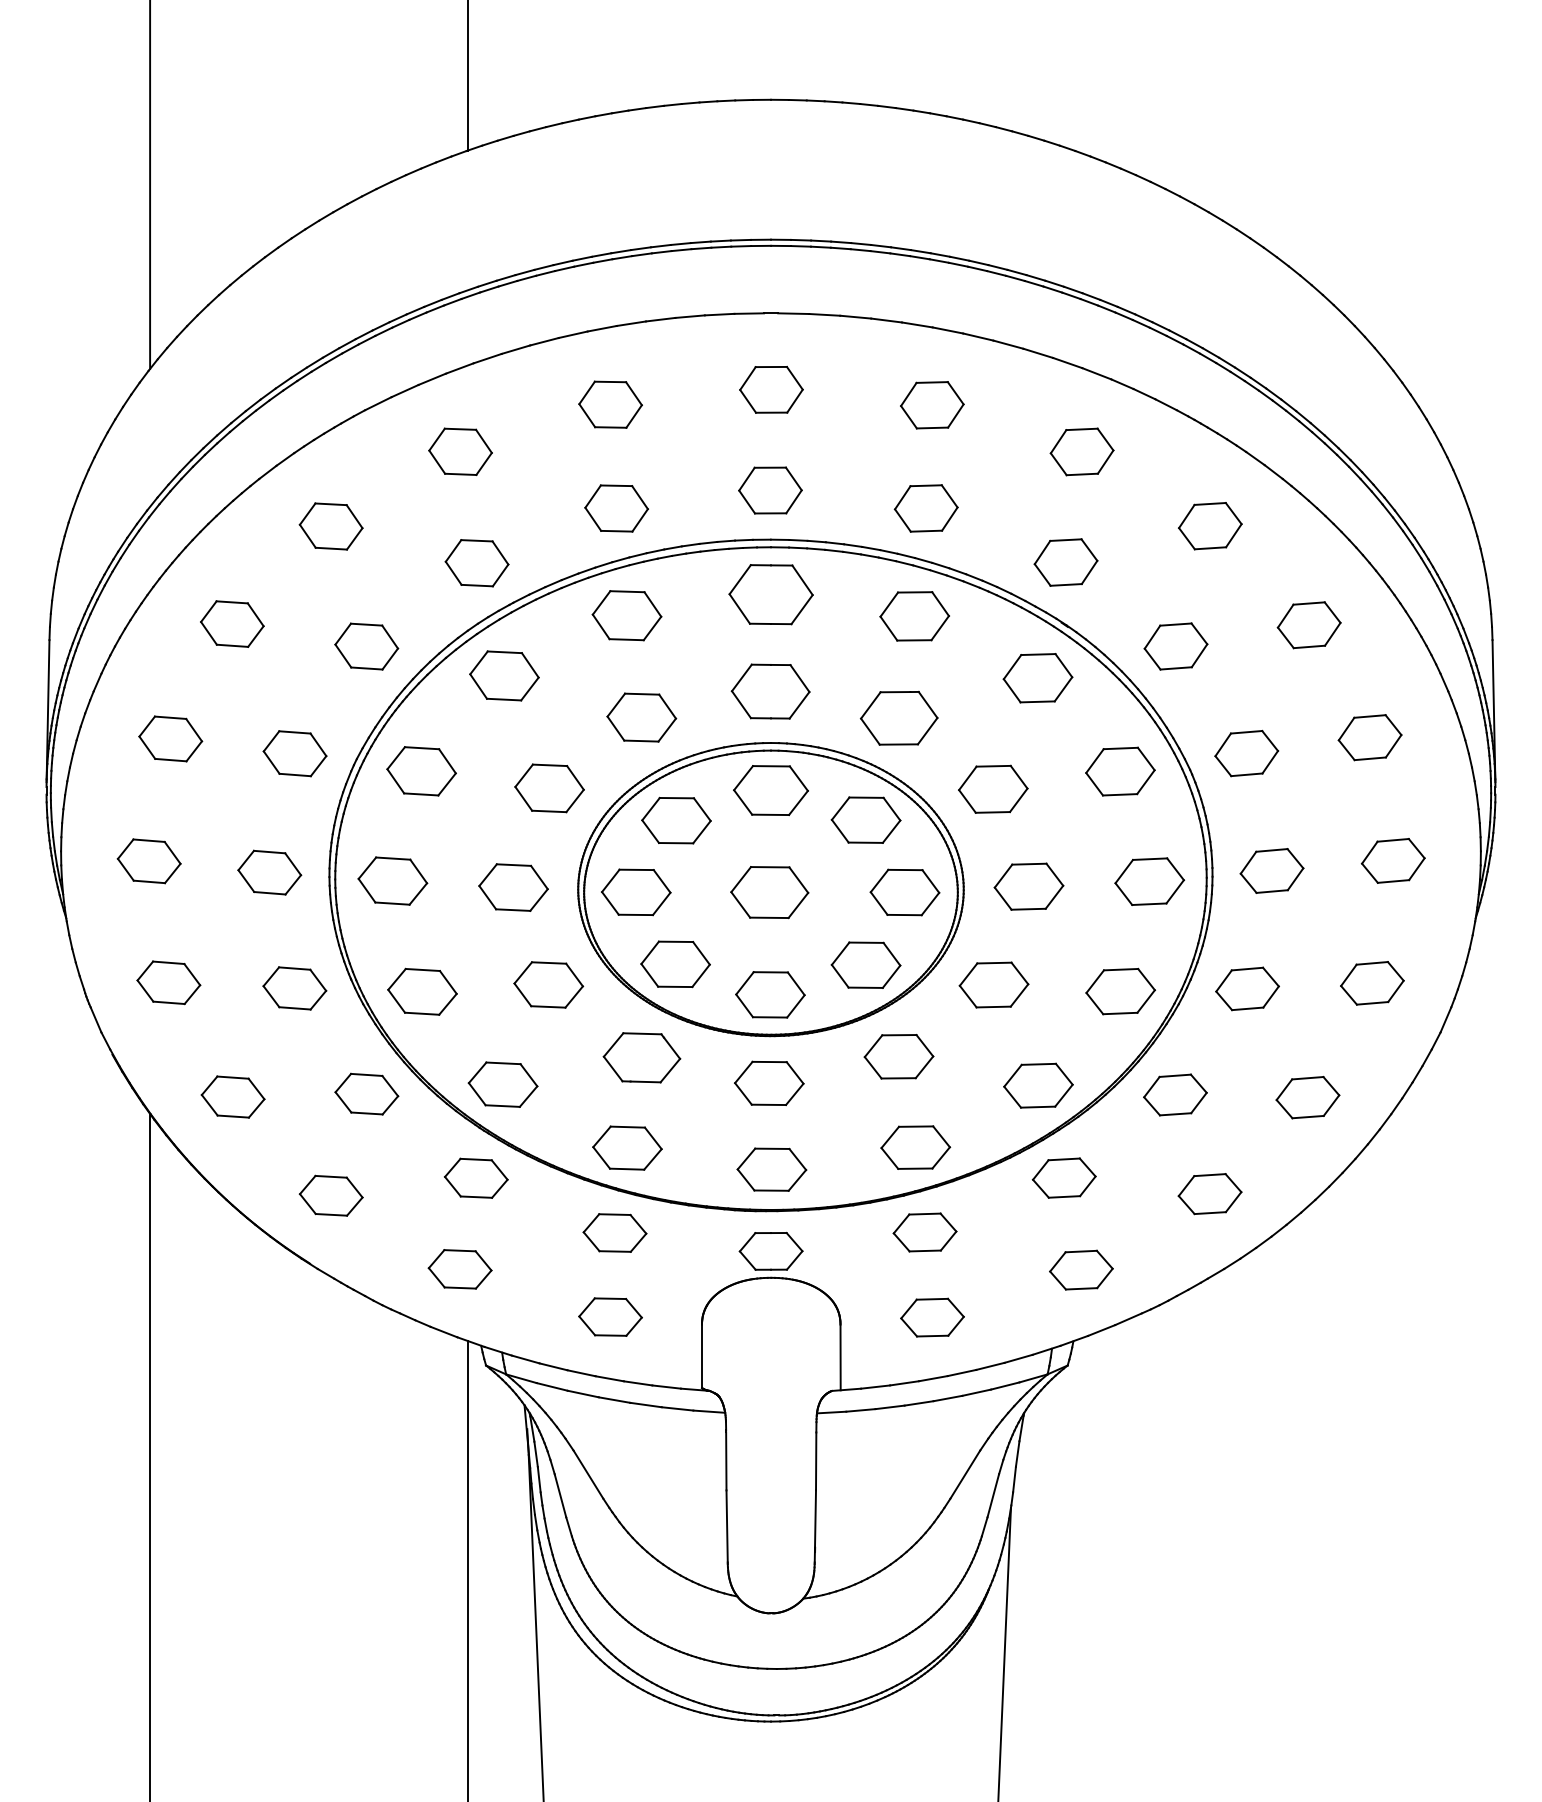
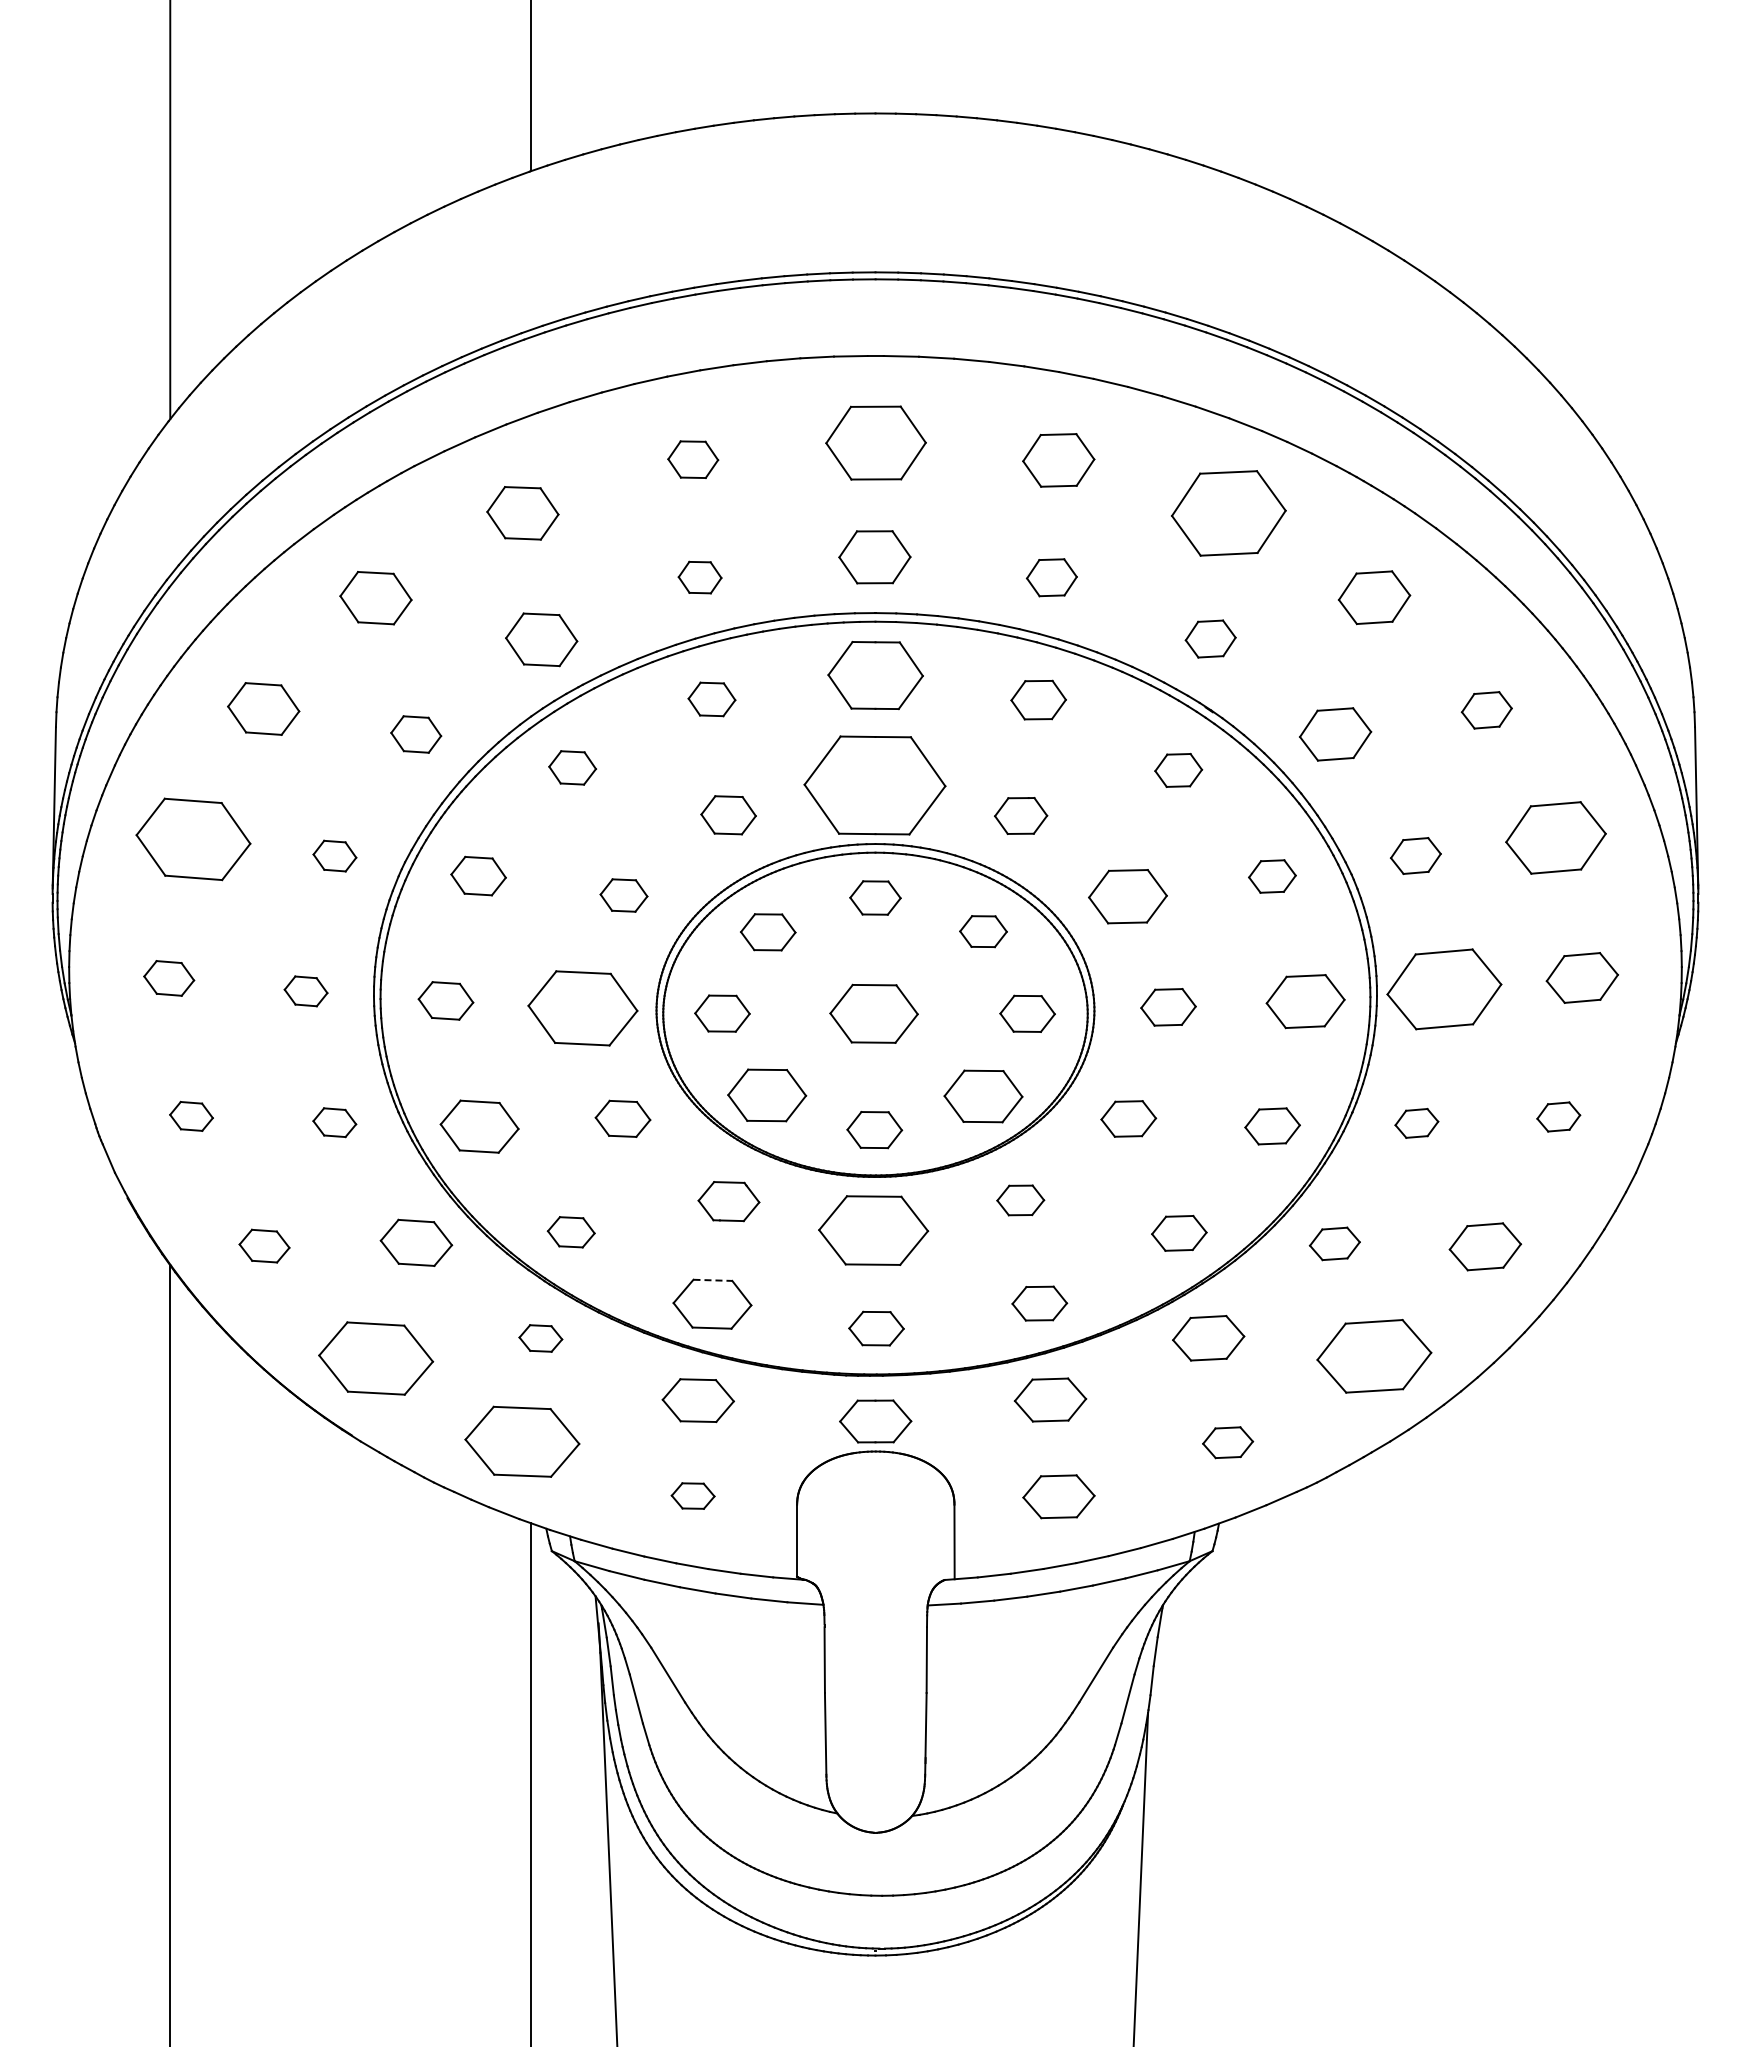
part: (771, 389) -> (875, 442), size x1.4
part: (609, 404) -> (692, 459), size x0.7
part: (1081, 451) -> (1228, 513), size x1.6
part: (616, 508) -> (699, 577), size x0.6
part: (925, 508) -> (1051, 577), size x0.7
part: (1065, 562) -> (1210, 638), size x0.7
part: (626, 615) -> (711, 699), size x0.6
part: (914, 615) -> (1038, 699), size x0.7
part: (1308, 625) -> (1486, 710), size x0.7
part: (366, 646) -> (415, 734), size x0.7
part: (504, 675) -> (572, 767), size x0.6
part: (1037, 678) -> (1178, 770), size x0.6
part: (771, 691) -> (875, 785), size x1.6
part: (641, 717) -> (728, 815), size x0.7
part: (898, 717) -> (1020, 815), size x0.6
part: (1369, 737) -> (1555, 837), size x1.4
part: (170, 739) -> (193, 839), size x1.6
part: (294, 753) -> (334, 855), size x0.6
part: (1246, 753) -> (1415, 855), size x0.7
part: (421, 770) -> (478, 875), size x0.7
part: (1120, 771) -> (1272, 876), size x0.6
part: (549, 788) -> (623, 895), size x0.6
part: (771, 790) -> (875, 897), size x0.6
part: (676, 820) -> (768, 932), size x0.7
part: (866, 820) -> (983, 931), size x0.6
part: (148, 861) -> (168, 978), size x0.7
part: (1271, 871) -> (1444, 989), size x1.6
part: (269, 872) -> (305, 991), size x0.6
part: (392, 880) -> (445, 1000), size x0.7
part: (513, 886) -> (583, 1007), size x1.4
part: (1028, 886) -> (1168, 1007), size x0.7
part: (636, 892) -> (722, 1013), size x0.7
part: (904, 892) -> (1027, 1013), size x0.7
part: (168, 982) -> (191, 1116), size x0.6
part: (1372, 982) -> (1558, 1116), size x0.6
part: (548, 984) -> (622, 1118), size x0.7
part: (993, 984) -> (1128, 1118), size x0.7
part: (294, 988) -> (334, 1122), size x0.6
part: (1247, 989) -> (1416, 1123), size x0.6
part: (1120, 991) -> (1272, 1126), size x0.7
part: (770, 994) -> (874, 1129), size x0.7
part: (898, 1056) -> (1020, 1200), size x0.6
part: (641, 1057) -> (728, 1201), size x0.7
part: (769, 1083) -> (873, 1230), size x1.4
part: (503, 1085) -> (571, 1232), size x0.6
part: (1038, 1085) -> (1179, 1233), size x0.7
part: (1175, 1094) -> (1334, 1243), size x0.7
part: (233, 1096) -> (264, 1245), size x0.7
line: (628, 1127) -> (713, 1280), solid -> dashed
part: (915, 1147) -> (1039, 1303), size x0.7
part: (771, 1169) -> (876, 1328), size x0.7
part: (476, 1178) -> (540, 1338), size x0.6
part: (1209, 1194) -> (1373, 1356), size x1.6
part: (330, 1195) -> (375, 1357), size x1.6
part: (460, 1269) -> (522, 1441), size x1.6
part: (1080, 1269) -> (1227, 1442), size x0.7
part: (609, 1316) -> (692, 1495), size x0.6

